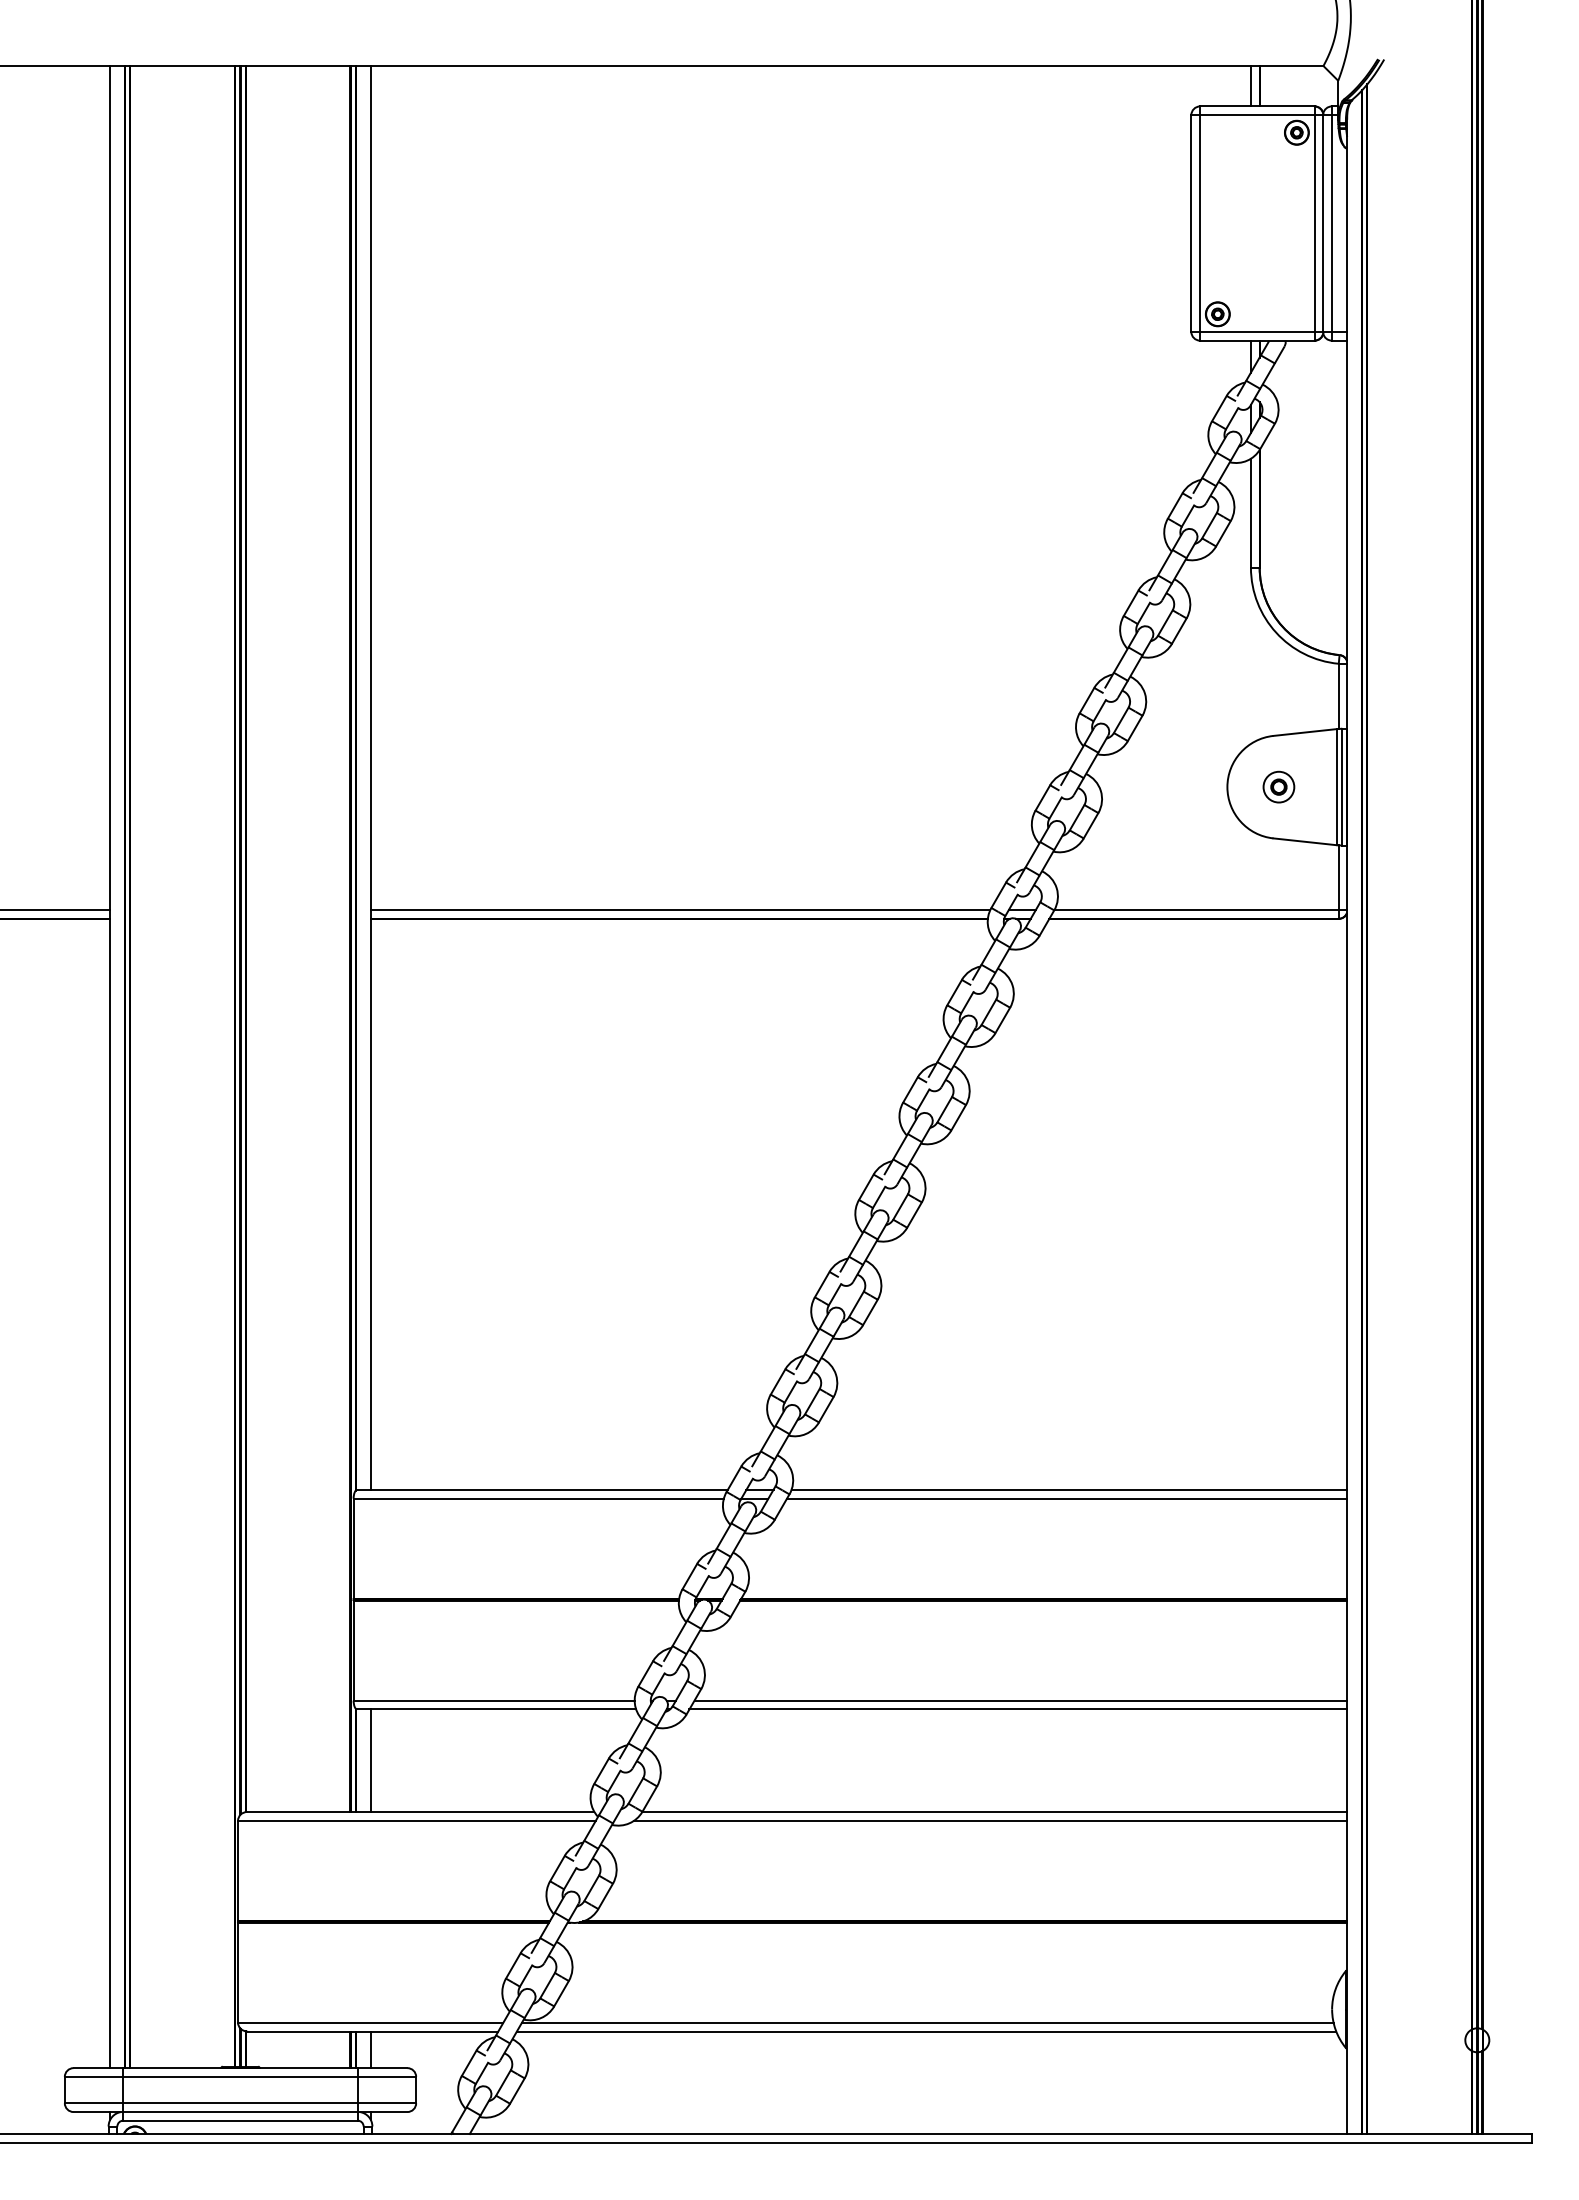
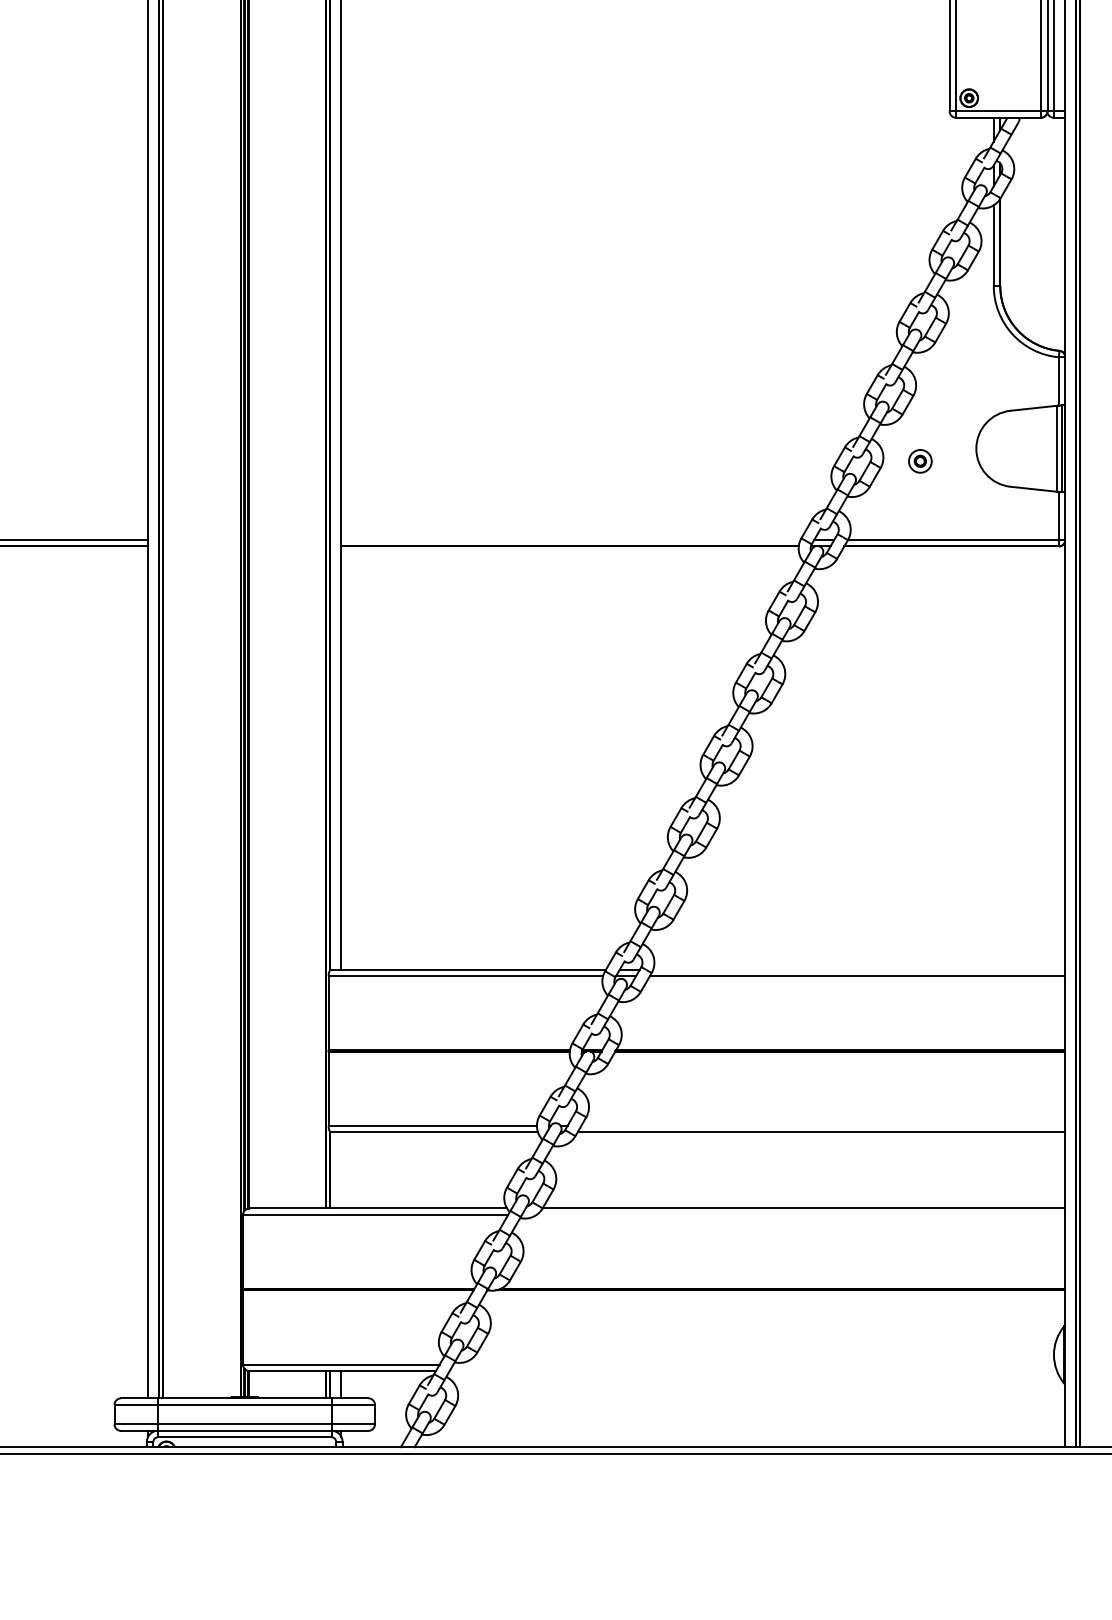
part: (1278, 786) -> (920, 460), moved
line: (680, 910) -> (570, 540), removed
line: (1069, 1489) -> (859, 969), removed
line: (1020, 1700) -> (822, 1125), removed
line: (370, 1760) -> (341, 1170), removed
line: (990, 1820) -> (800, 1214), removed
line: (927, 2022) -> (754, 1364), removed
line: (926, 2031) -> (753, 1371), removed

